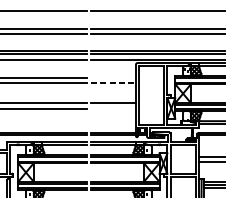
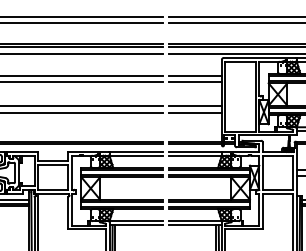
line: (113, 77) -> (194, 75), added
line: (113, 83) -> (195, 82), dashed -> solid
line: (113, 108) -> (194, 112), added

